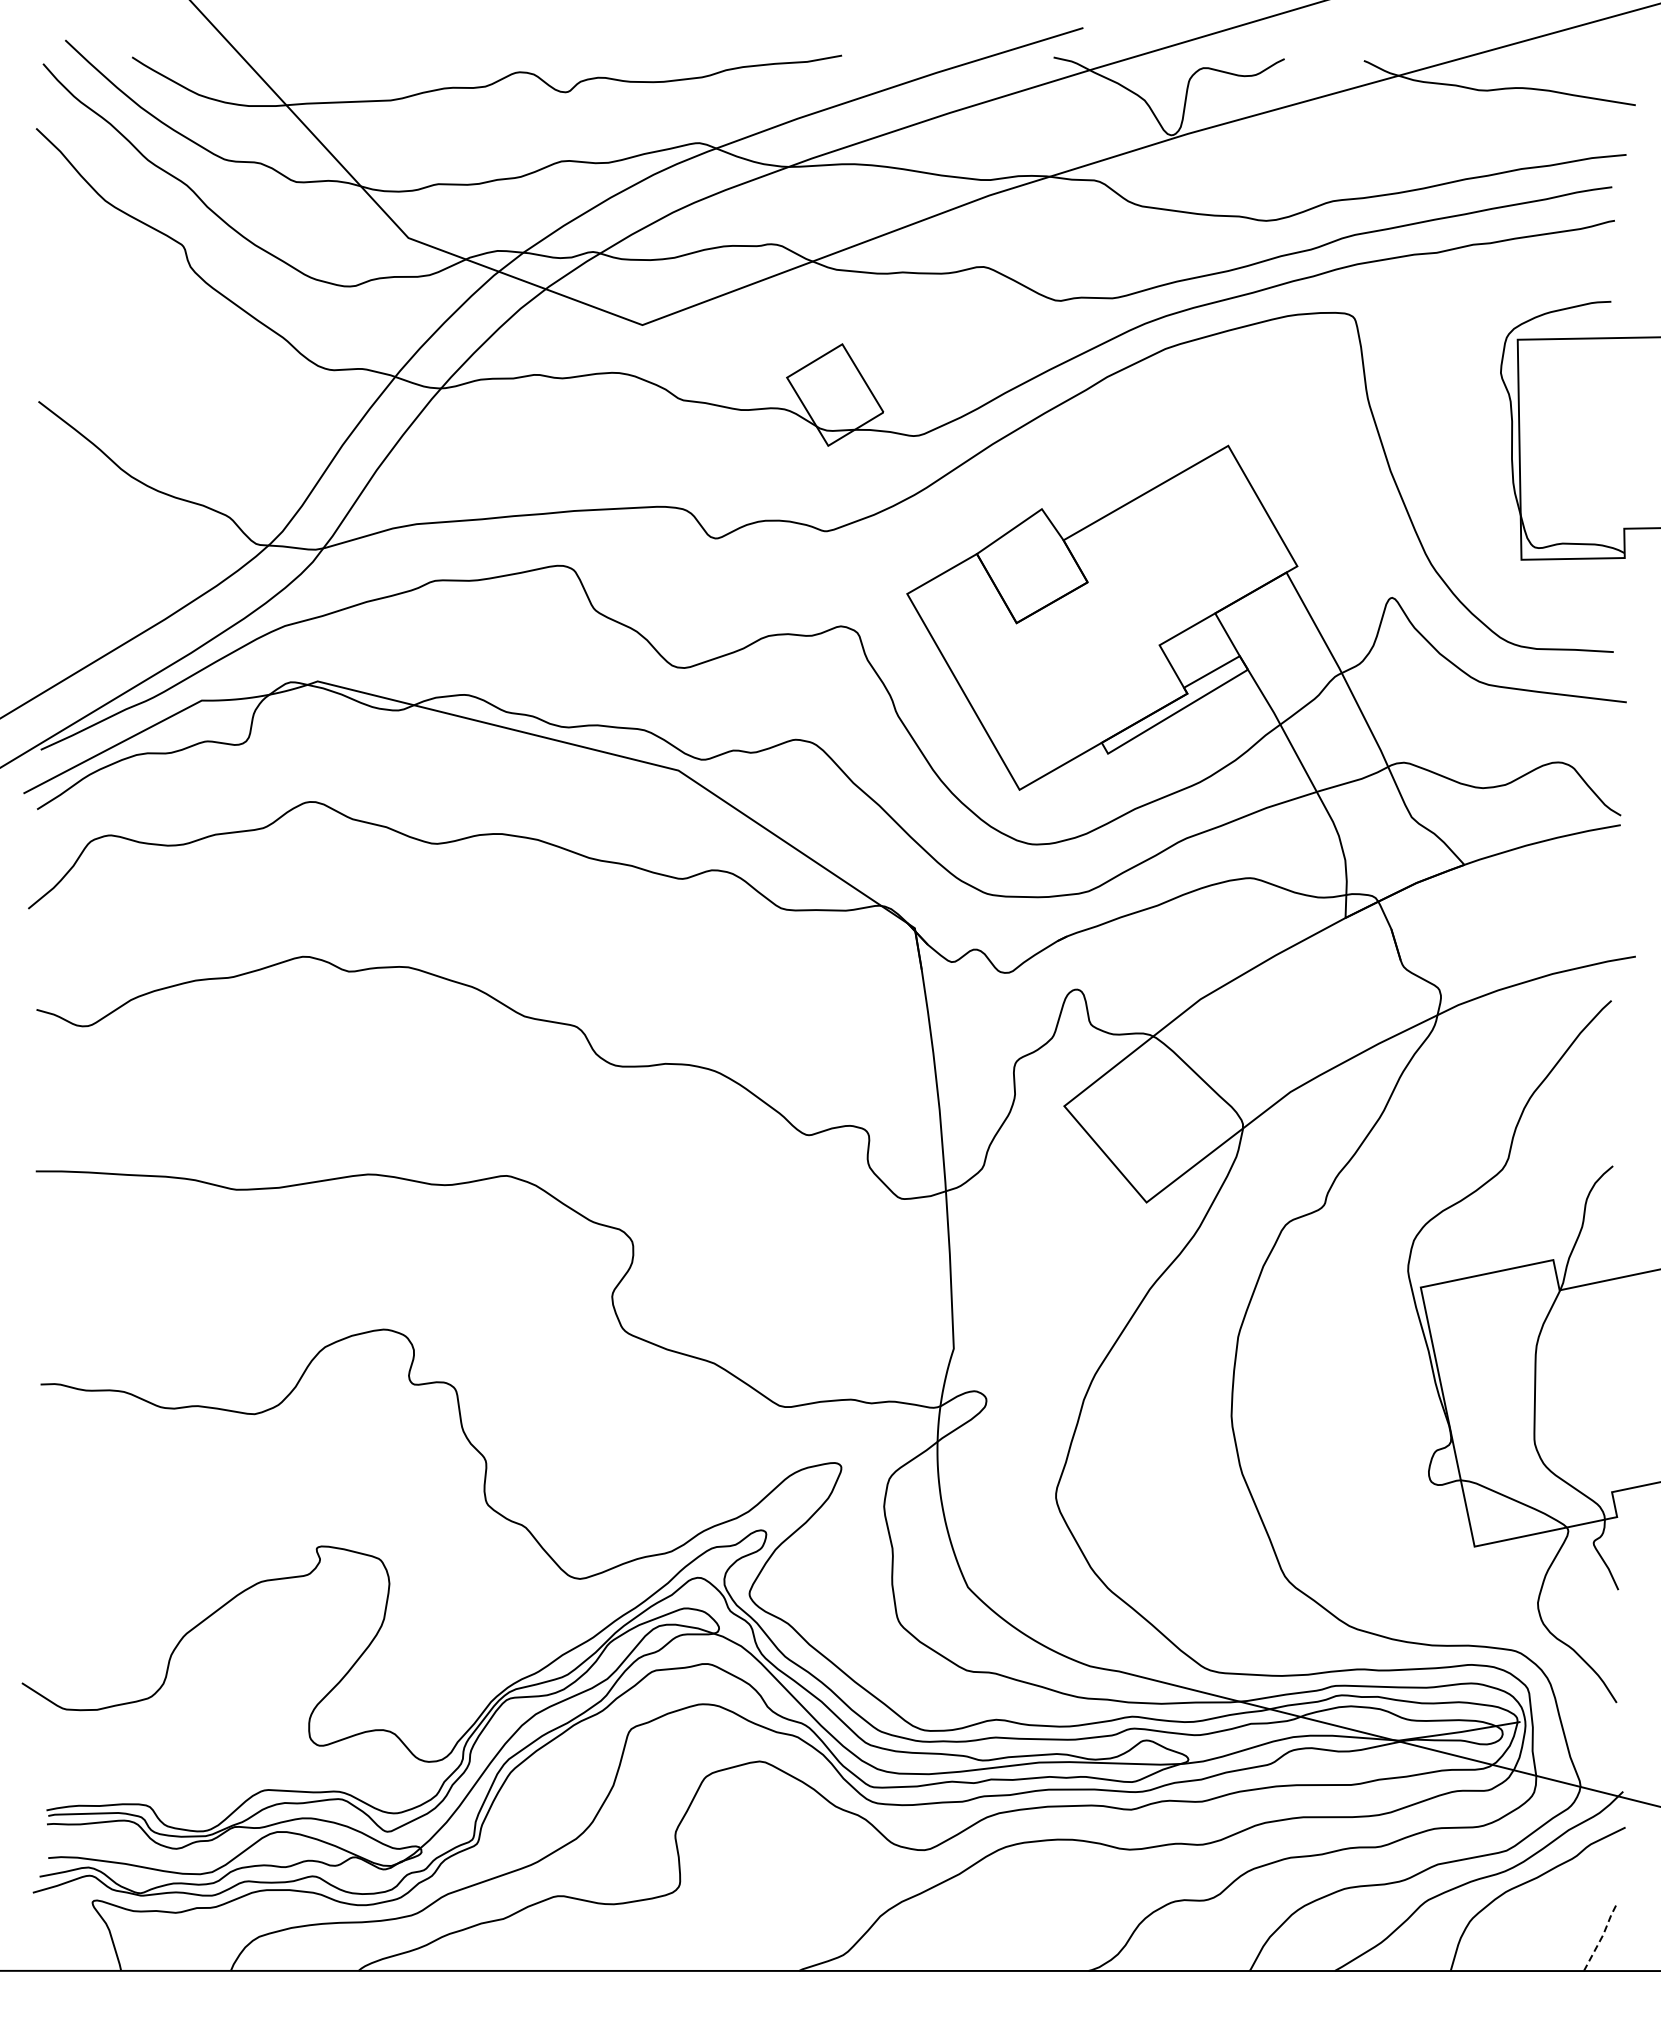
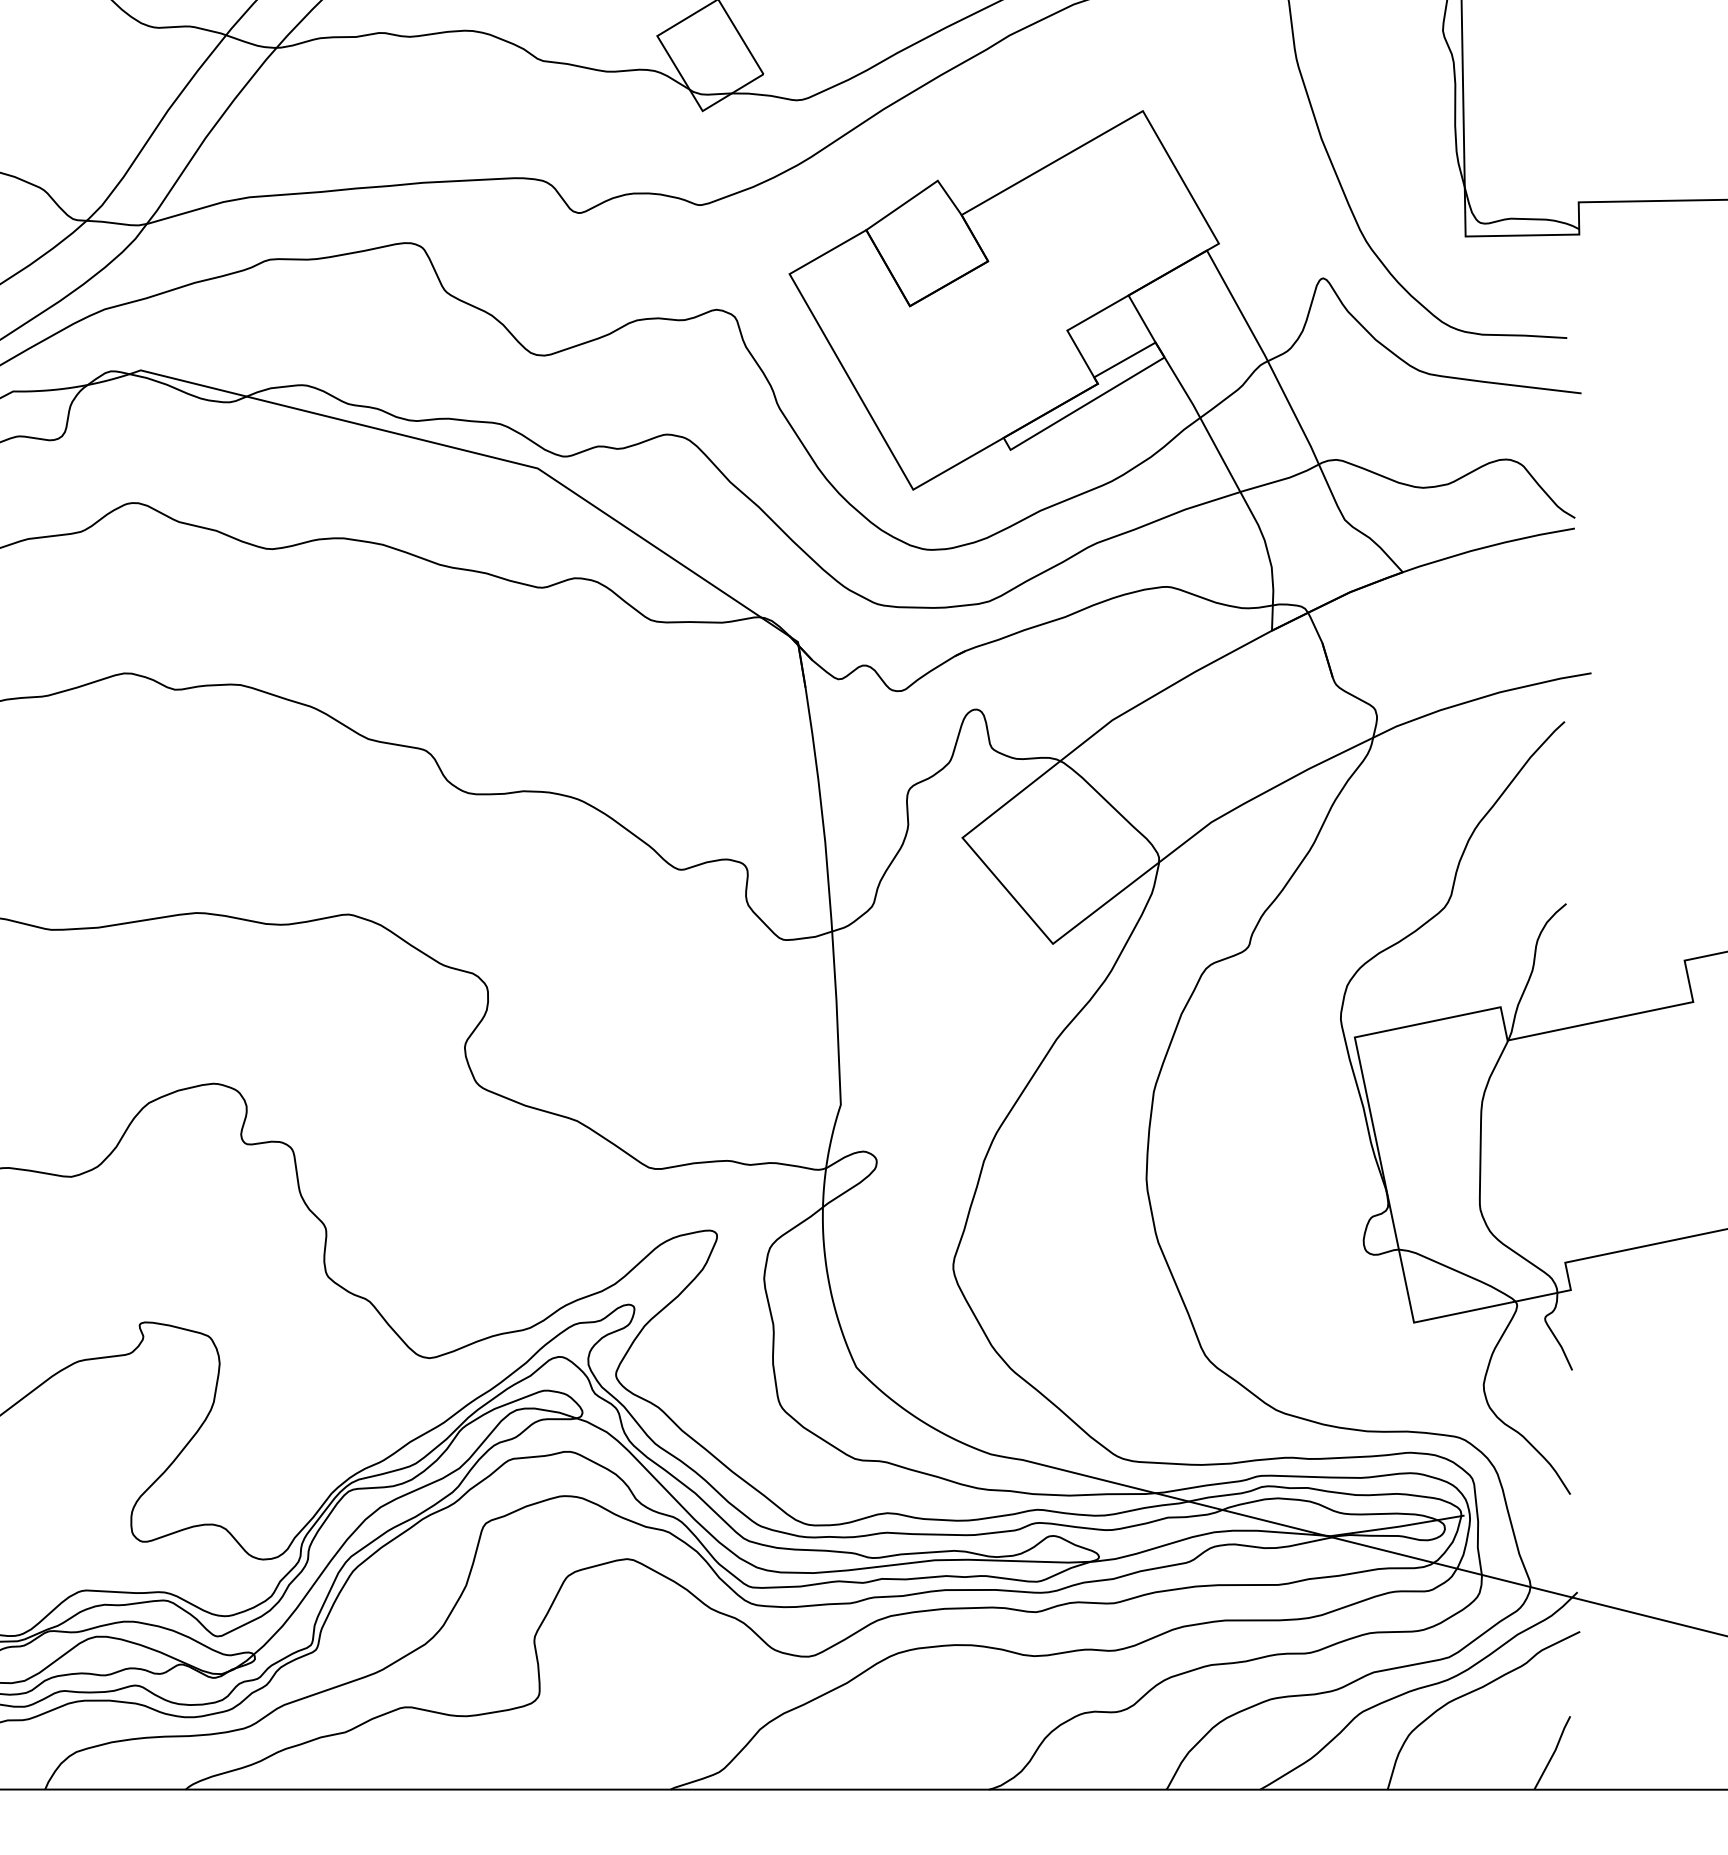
line: (1602, 1936) -> (1554, 1751), dashed -> solid

